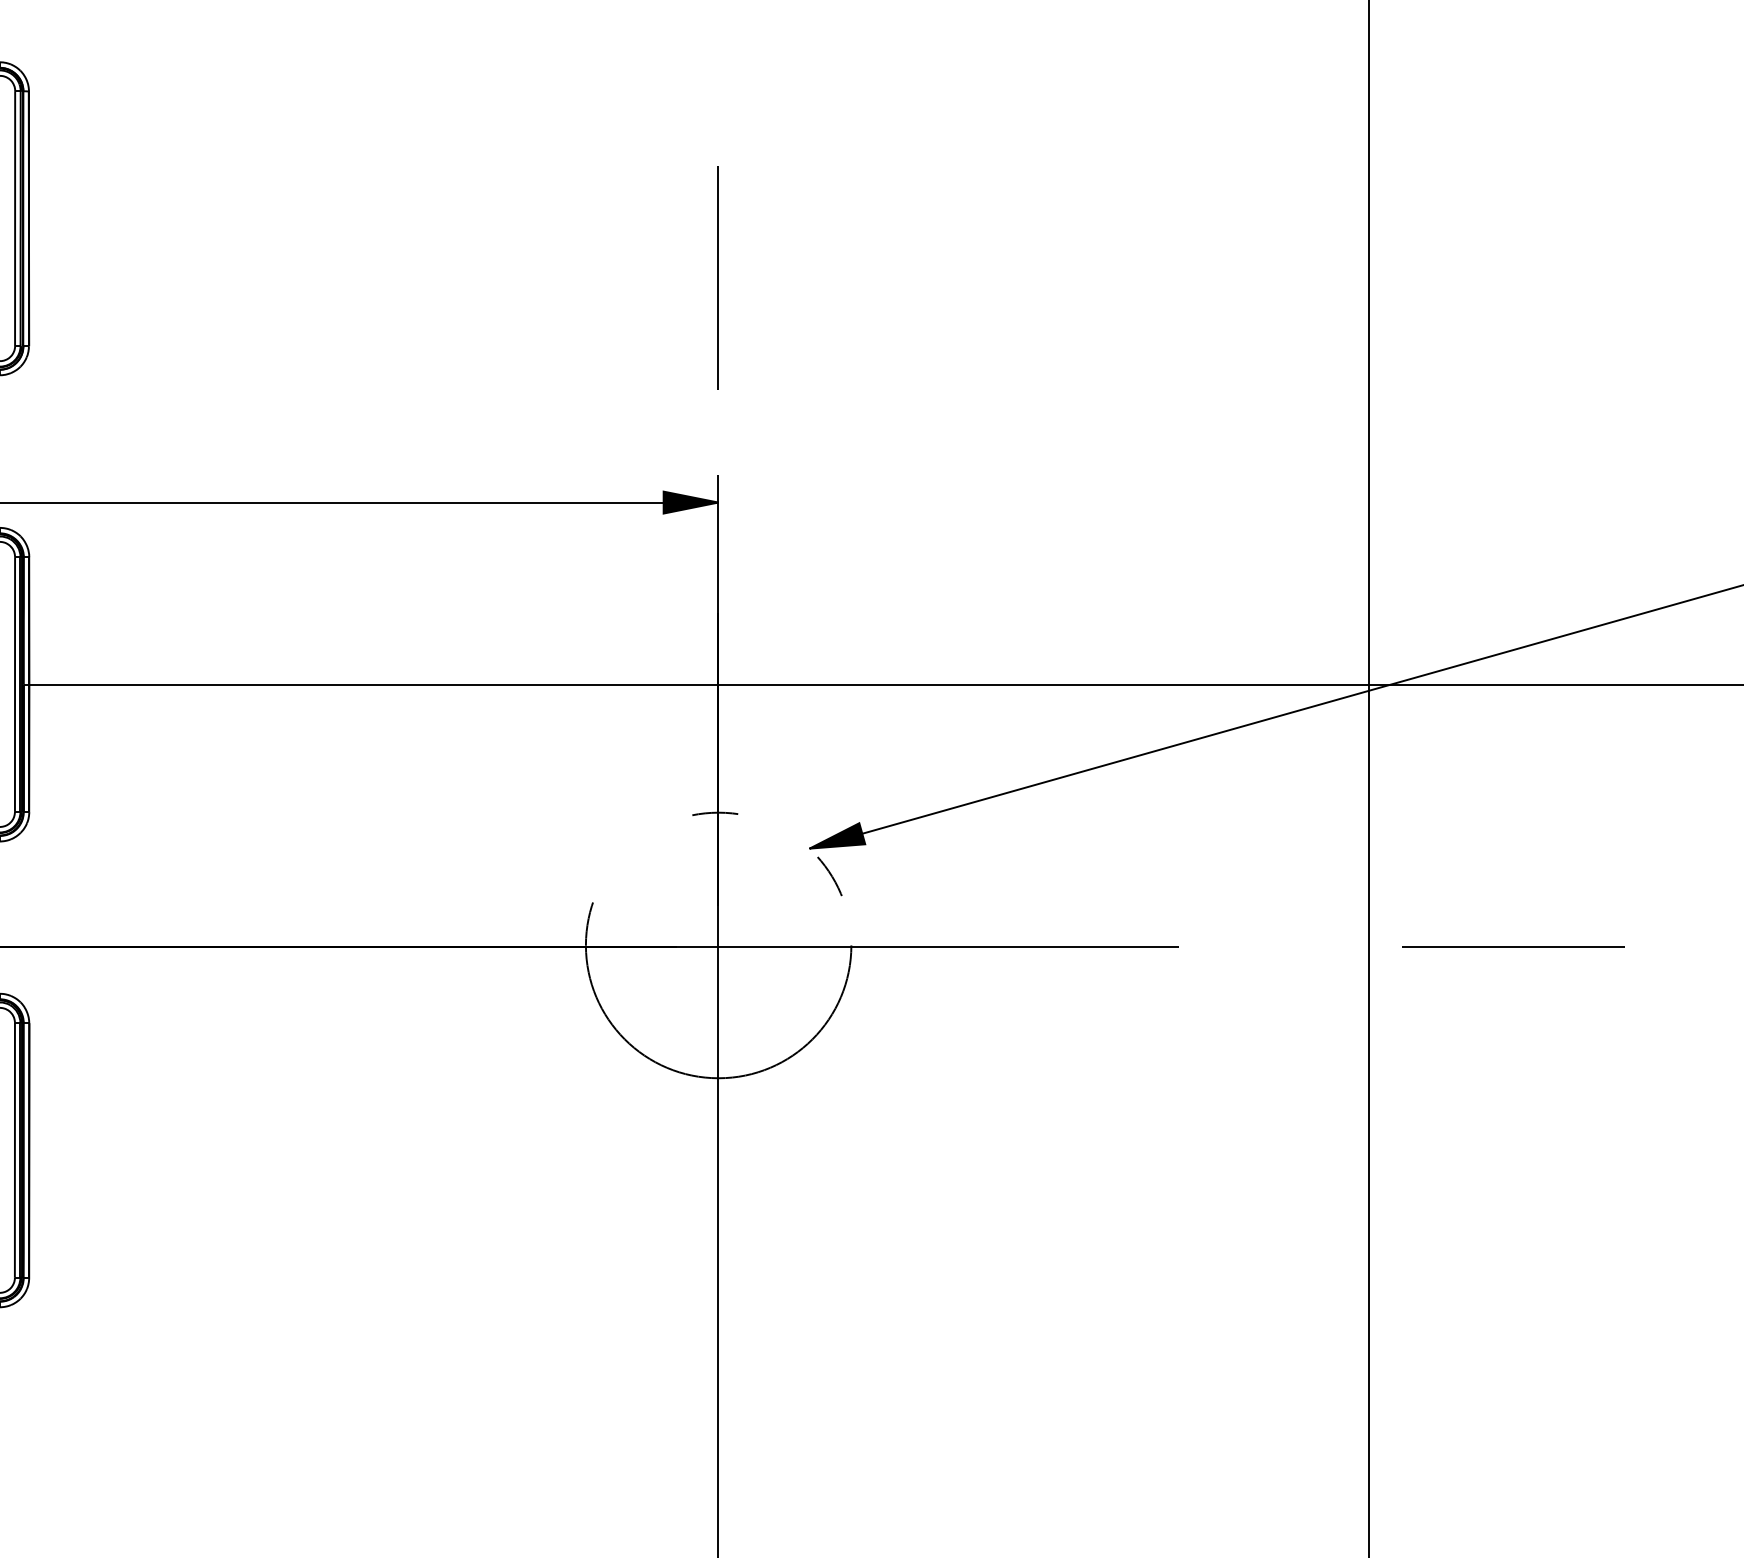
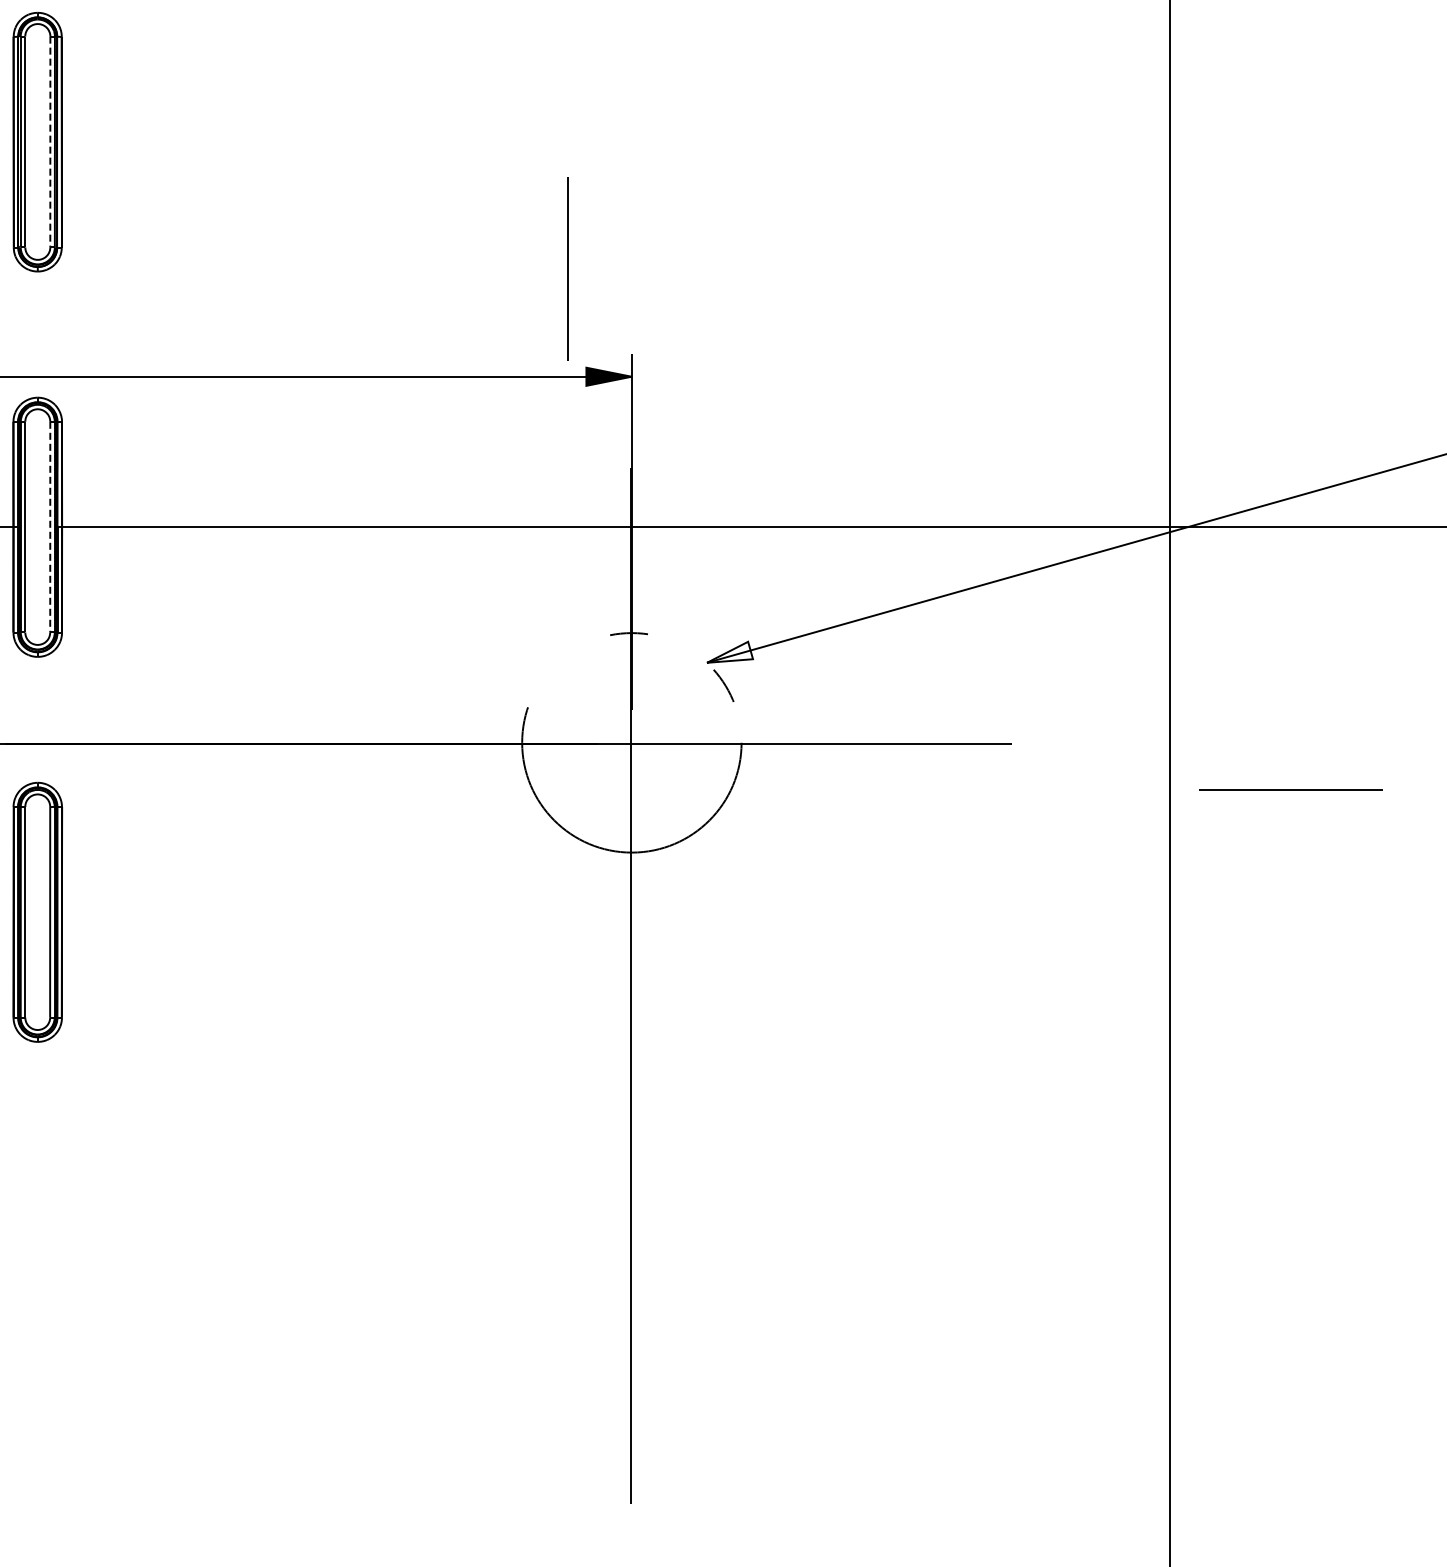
line: (15, 219) -> (50, 142), solid -> dashed
line: (716, 277) -> (567, 268), moved
line: (15, 684) -> (50, 527), solid -> dashed
fill: (837, 834) -> (730, 651), removed
line: (1513, 946) -> (1290, 789), moved

